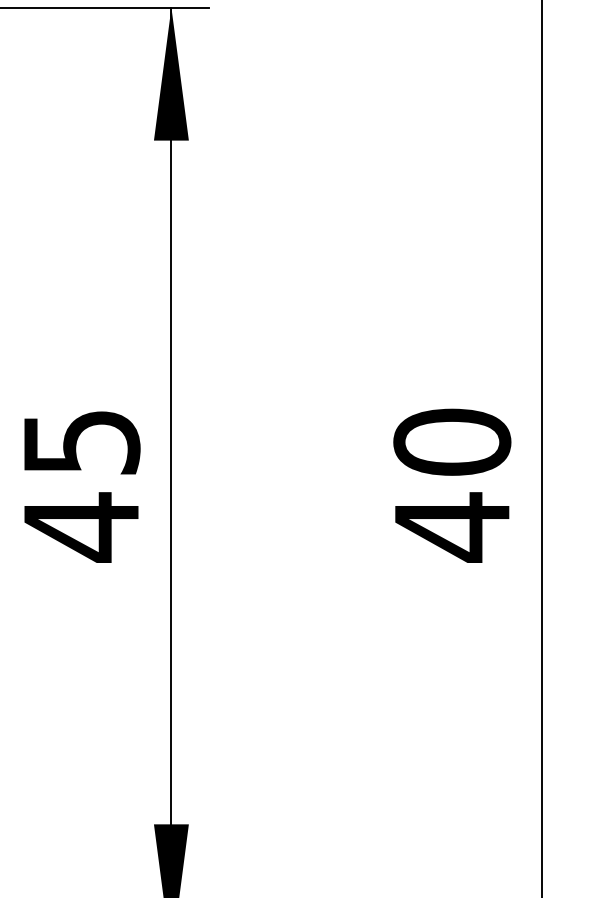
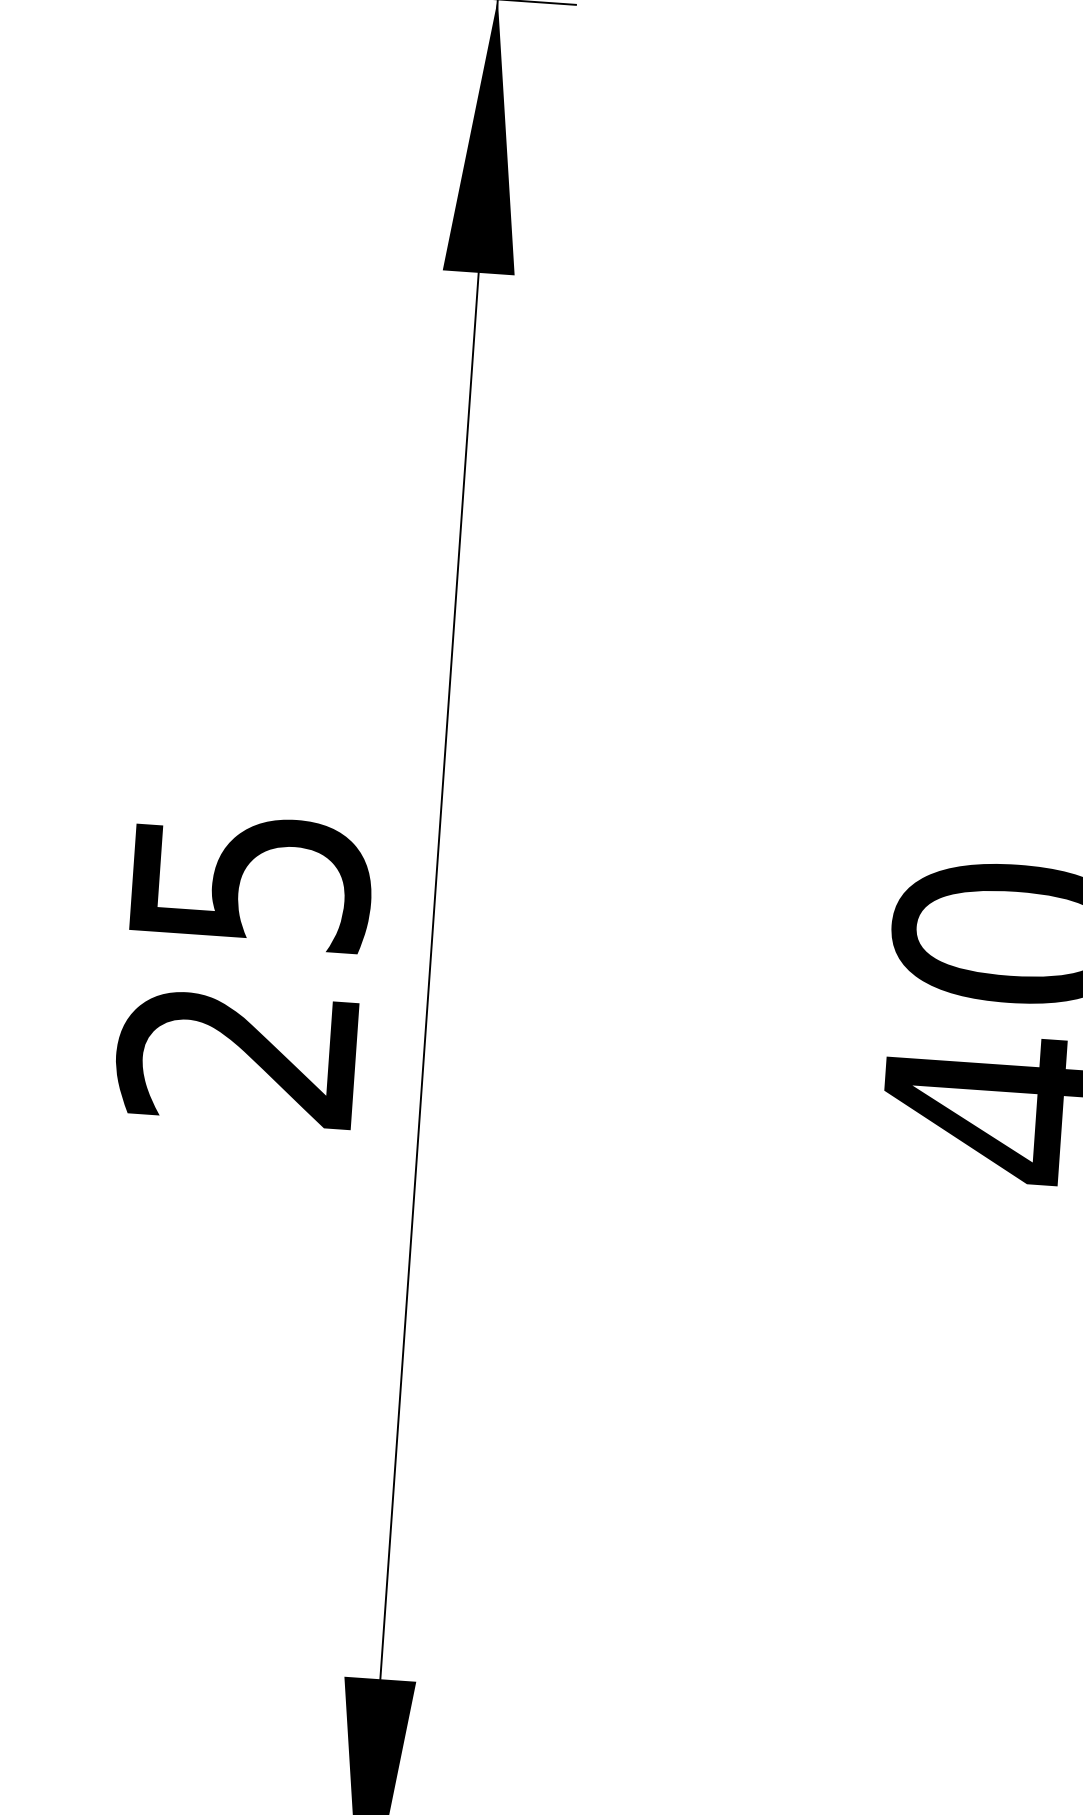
text: (80, 527) -> (236, 1055), 45 -> 25

